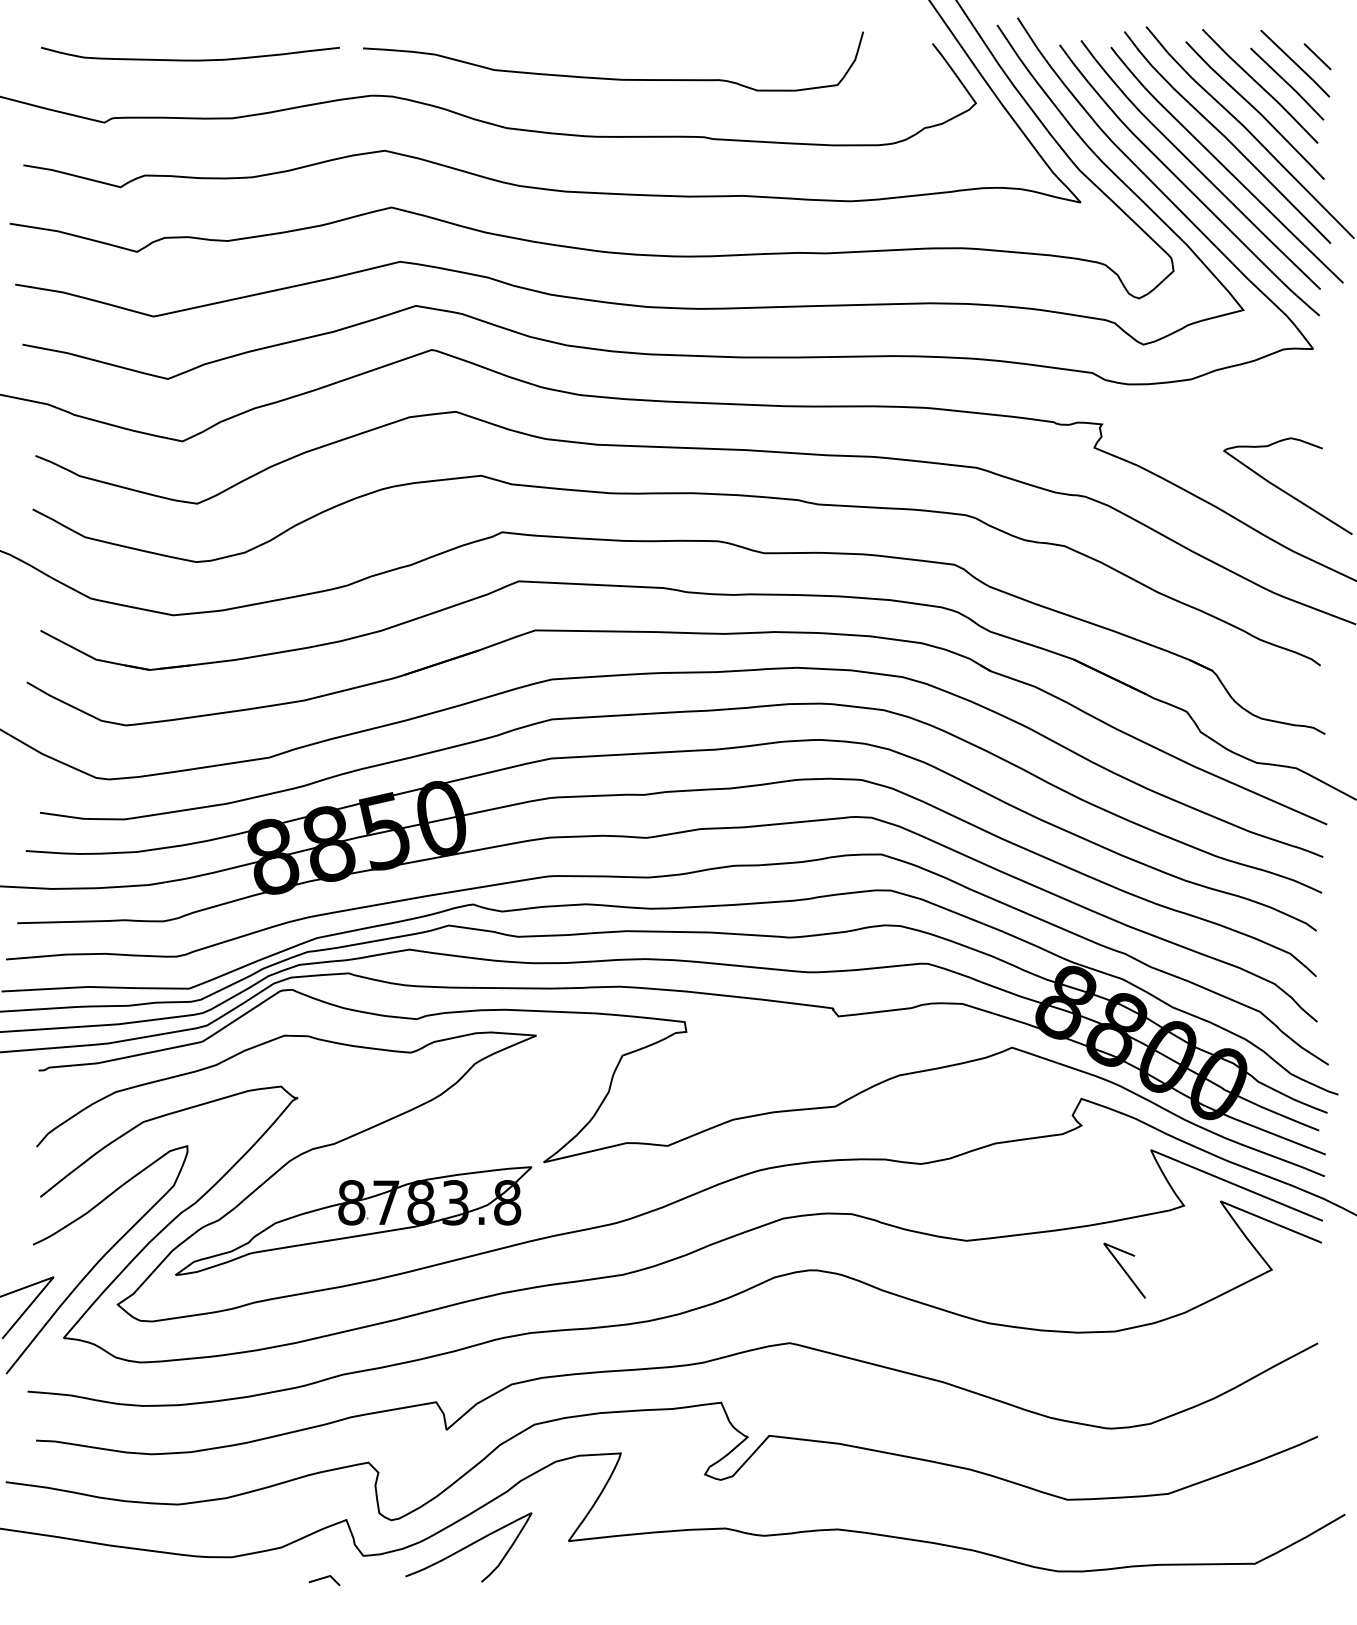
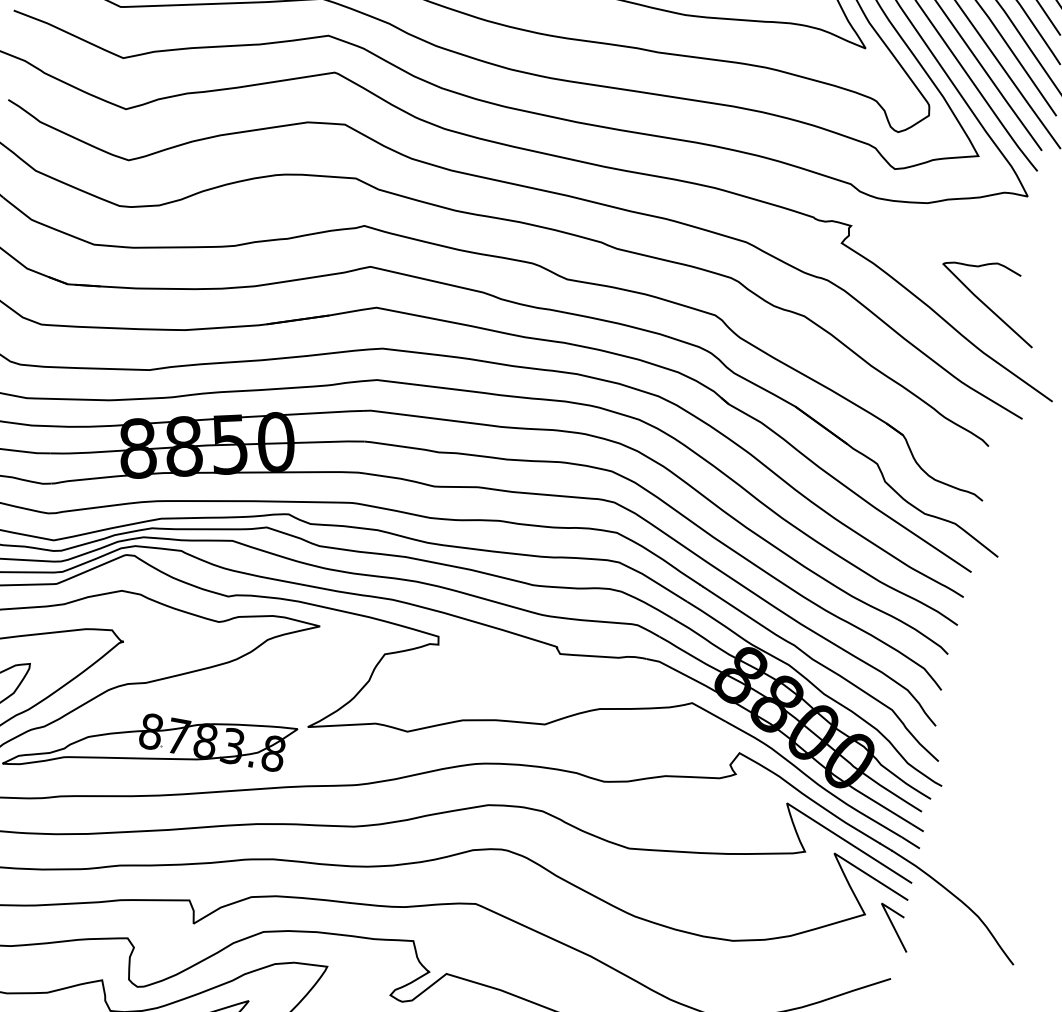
line: (1124, 1270) -> (894, 927), moved

